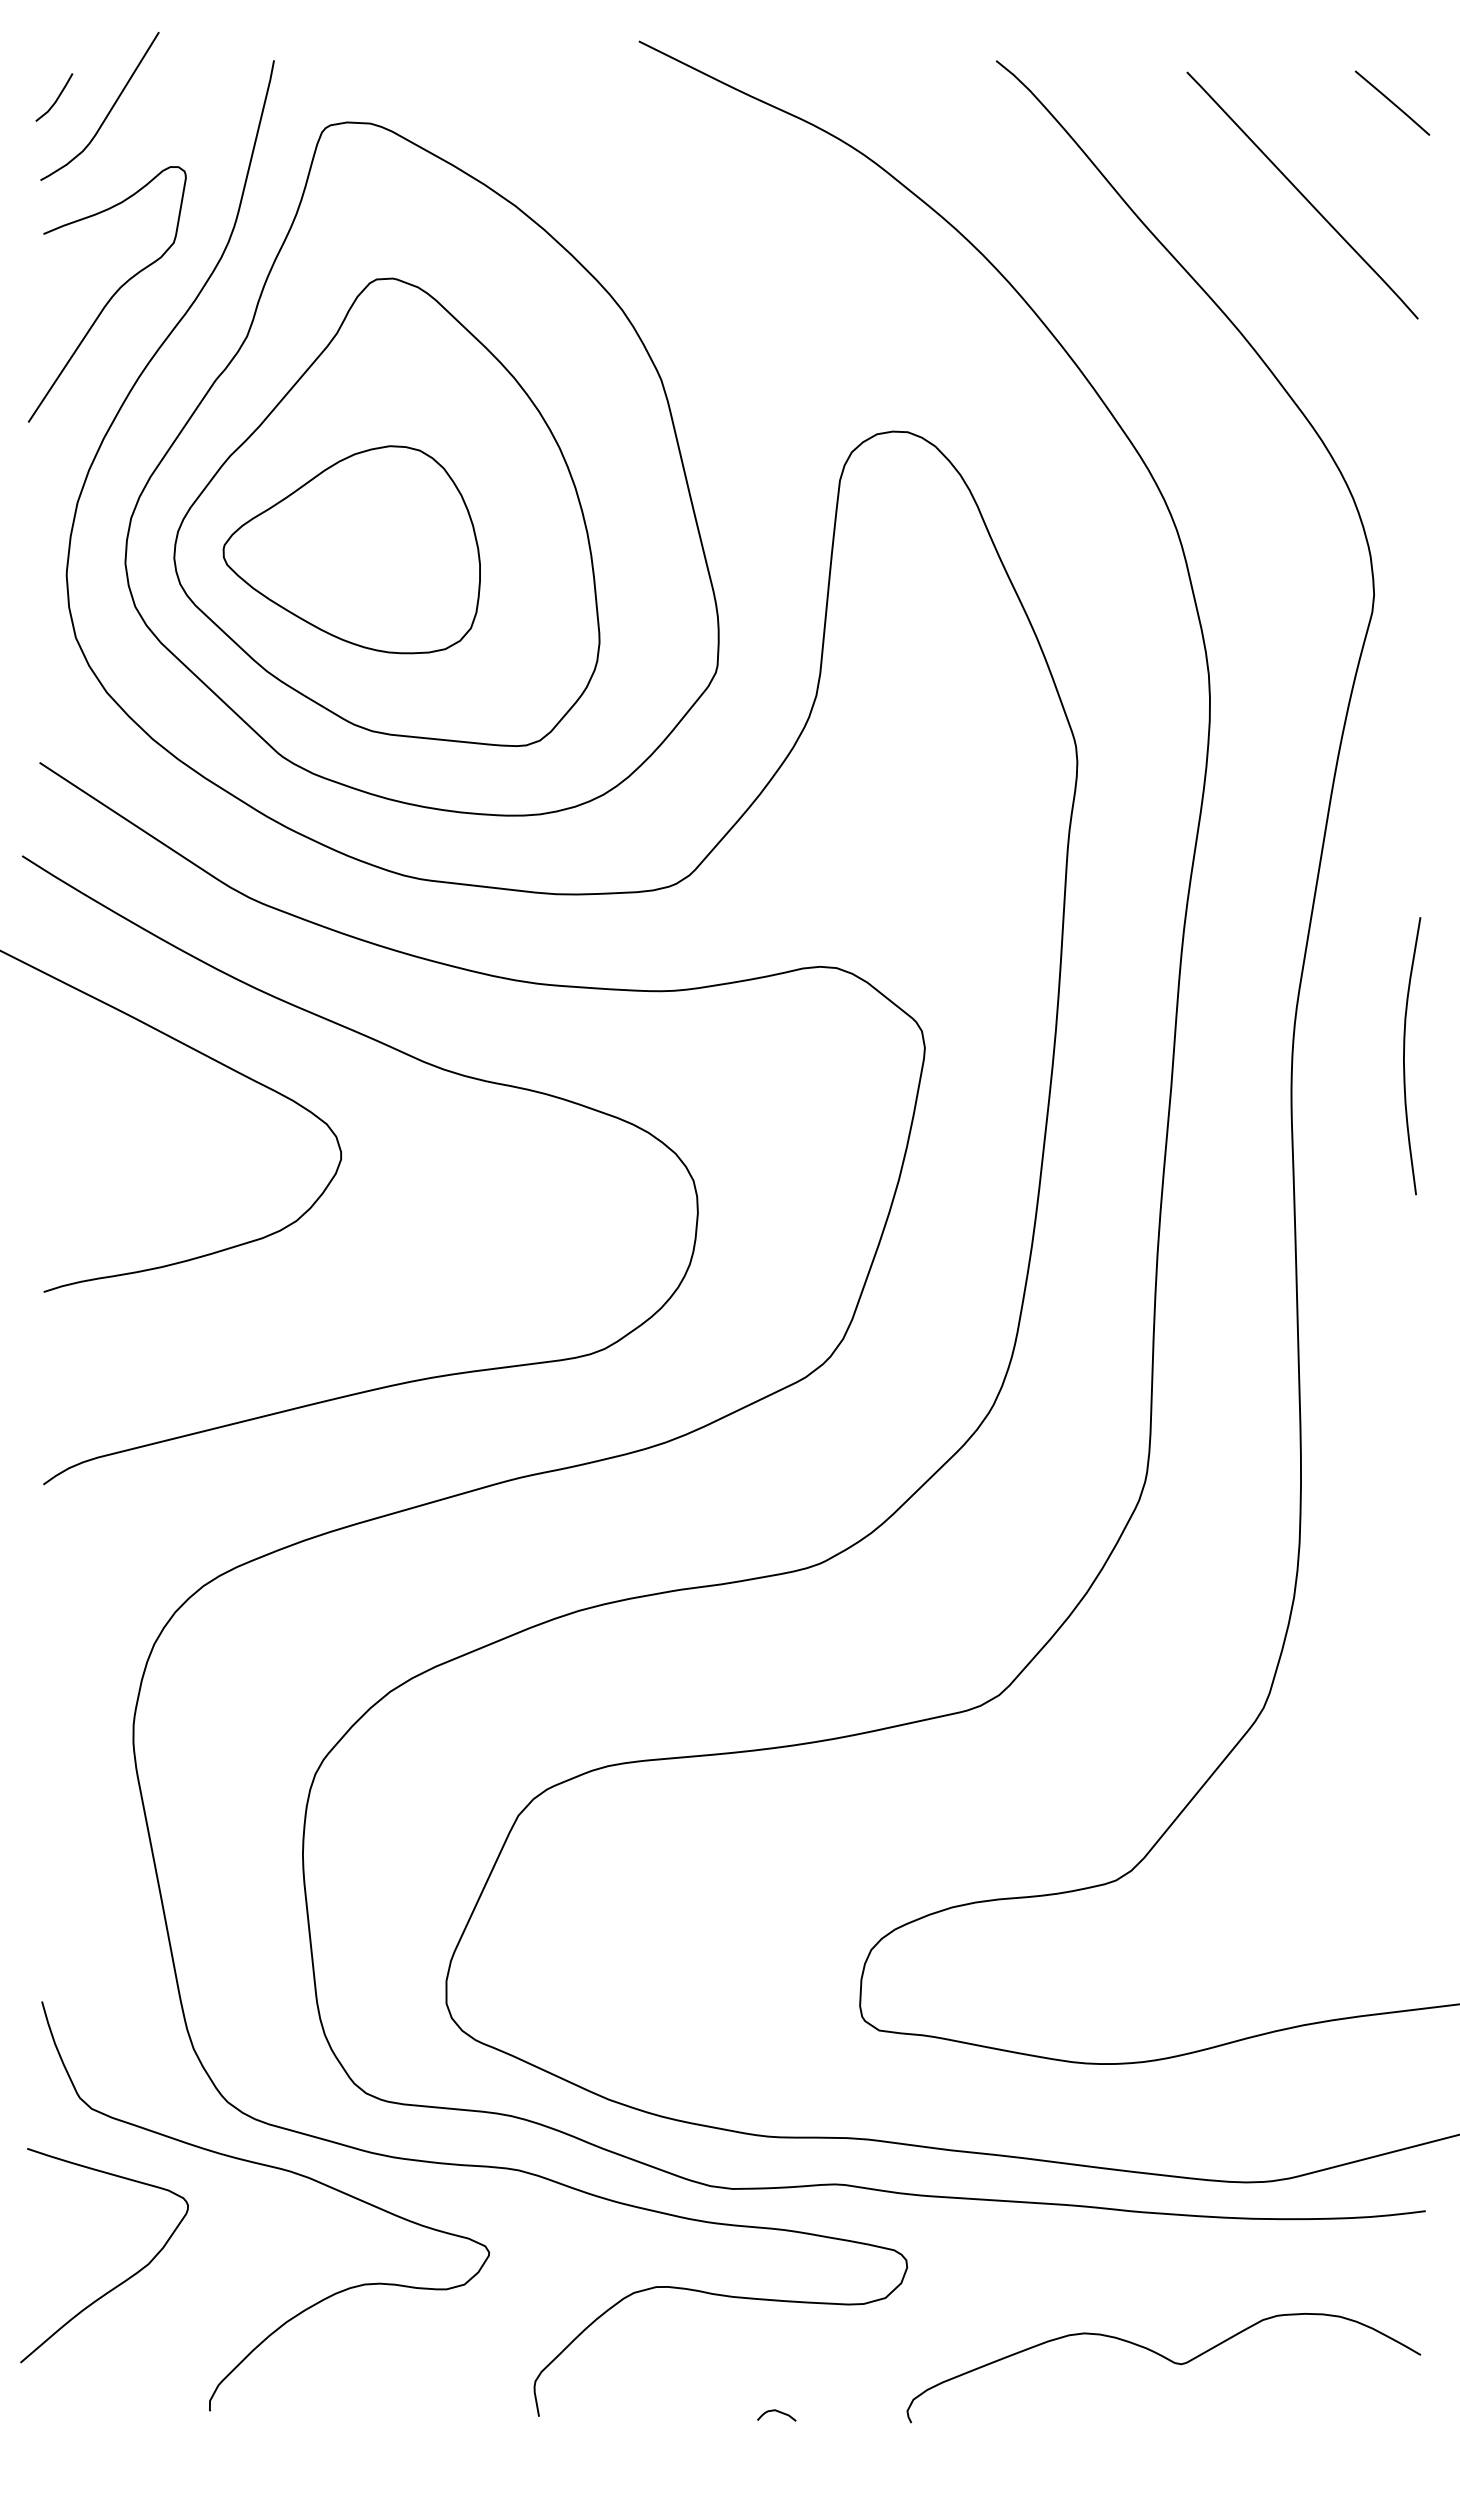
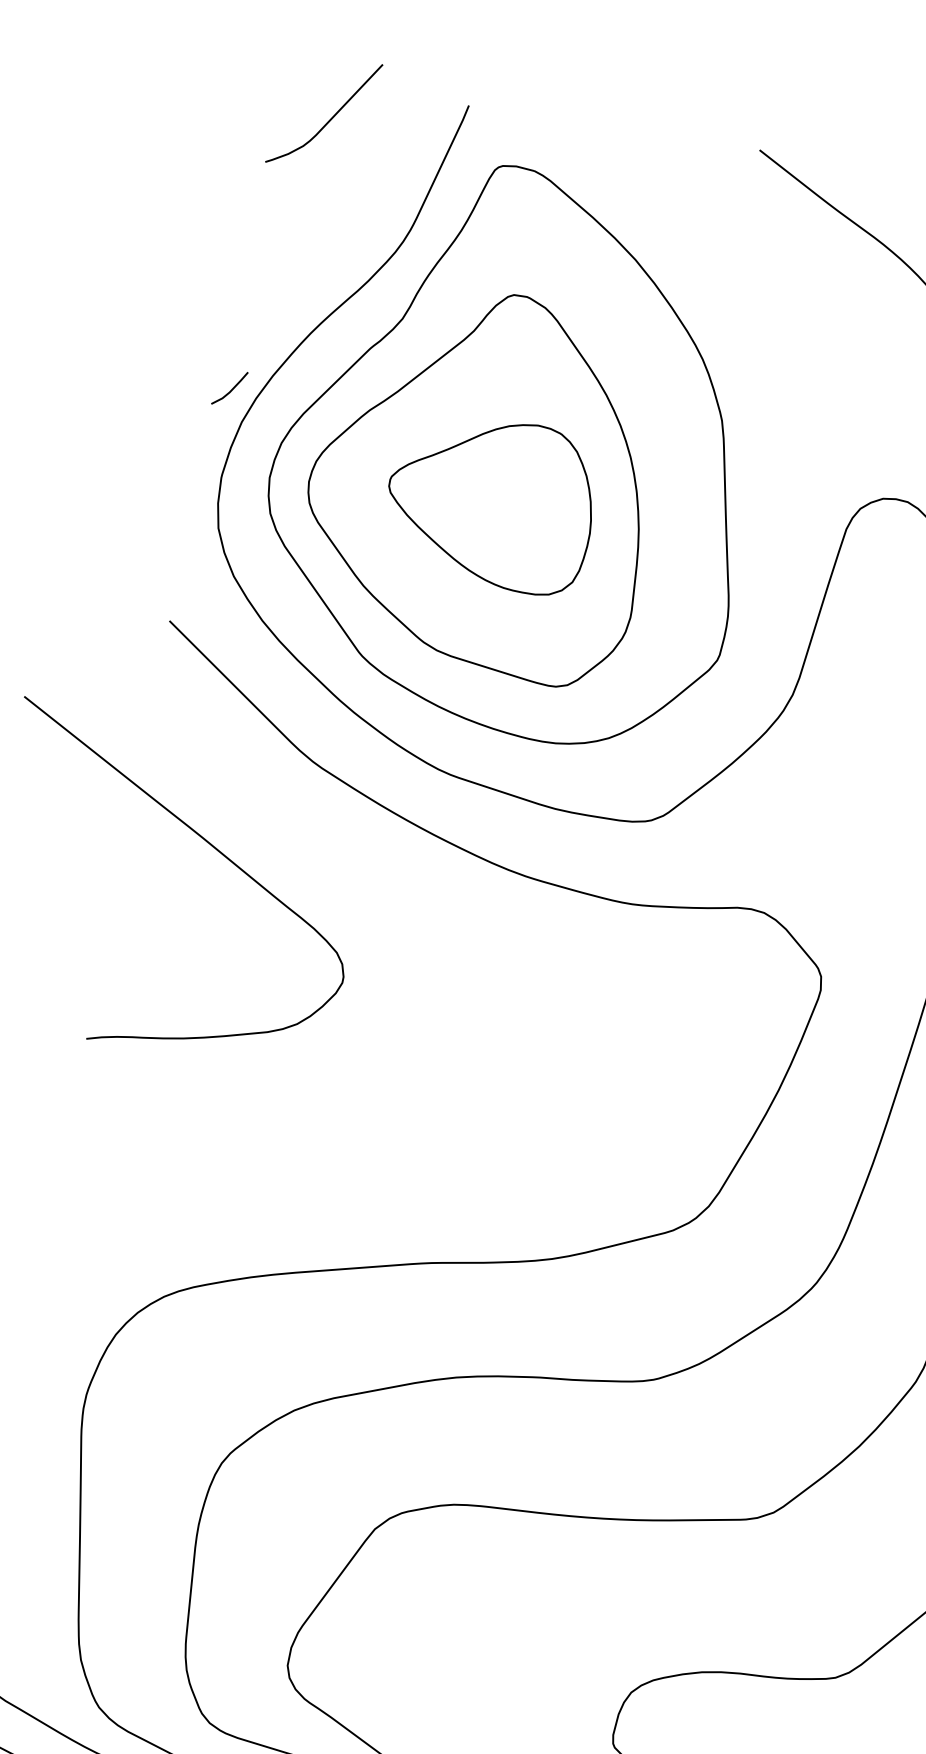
line: (56, 98) -> (231, 389), moved
curve: (110, 297) -> (301, 265), removed
part: (351, 549) -> (491, 500), moved
curve: (406, 1055) -> (410, 911), removed

